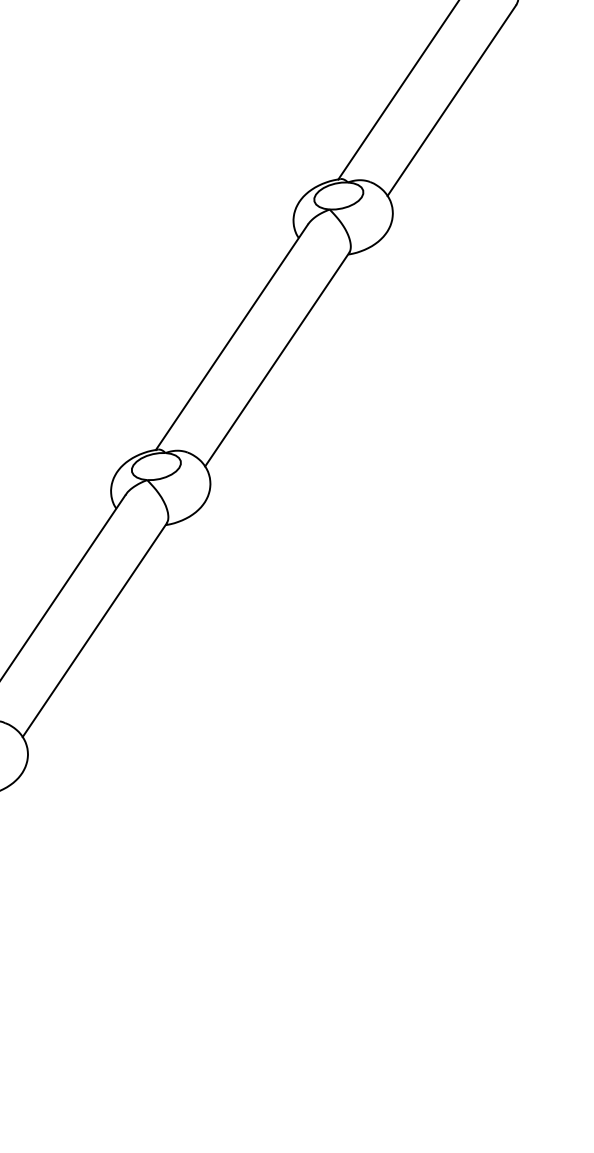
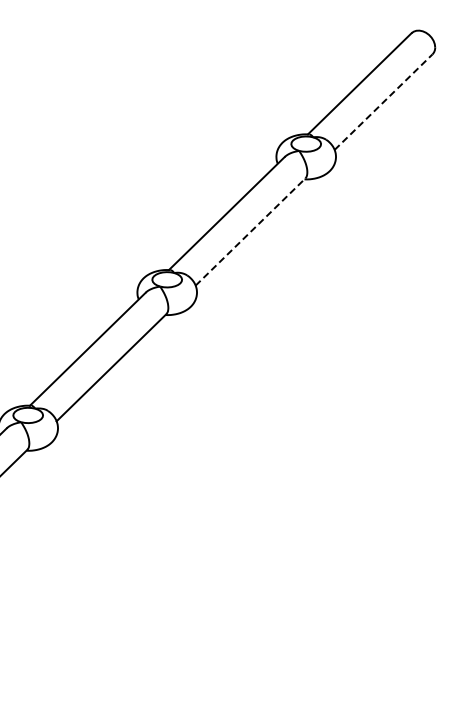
line: (451, 99) -> (383, 101), solid -> dashed
line: (277, 360) -> (250, 232), solid -> dashed

